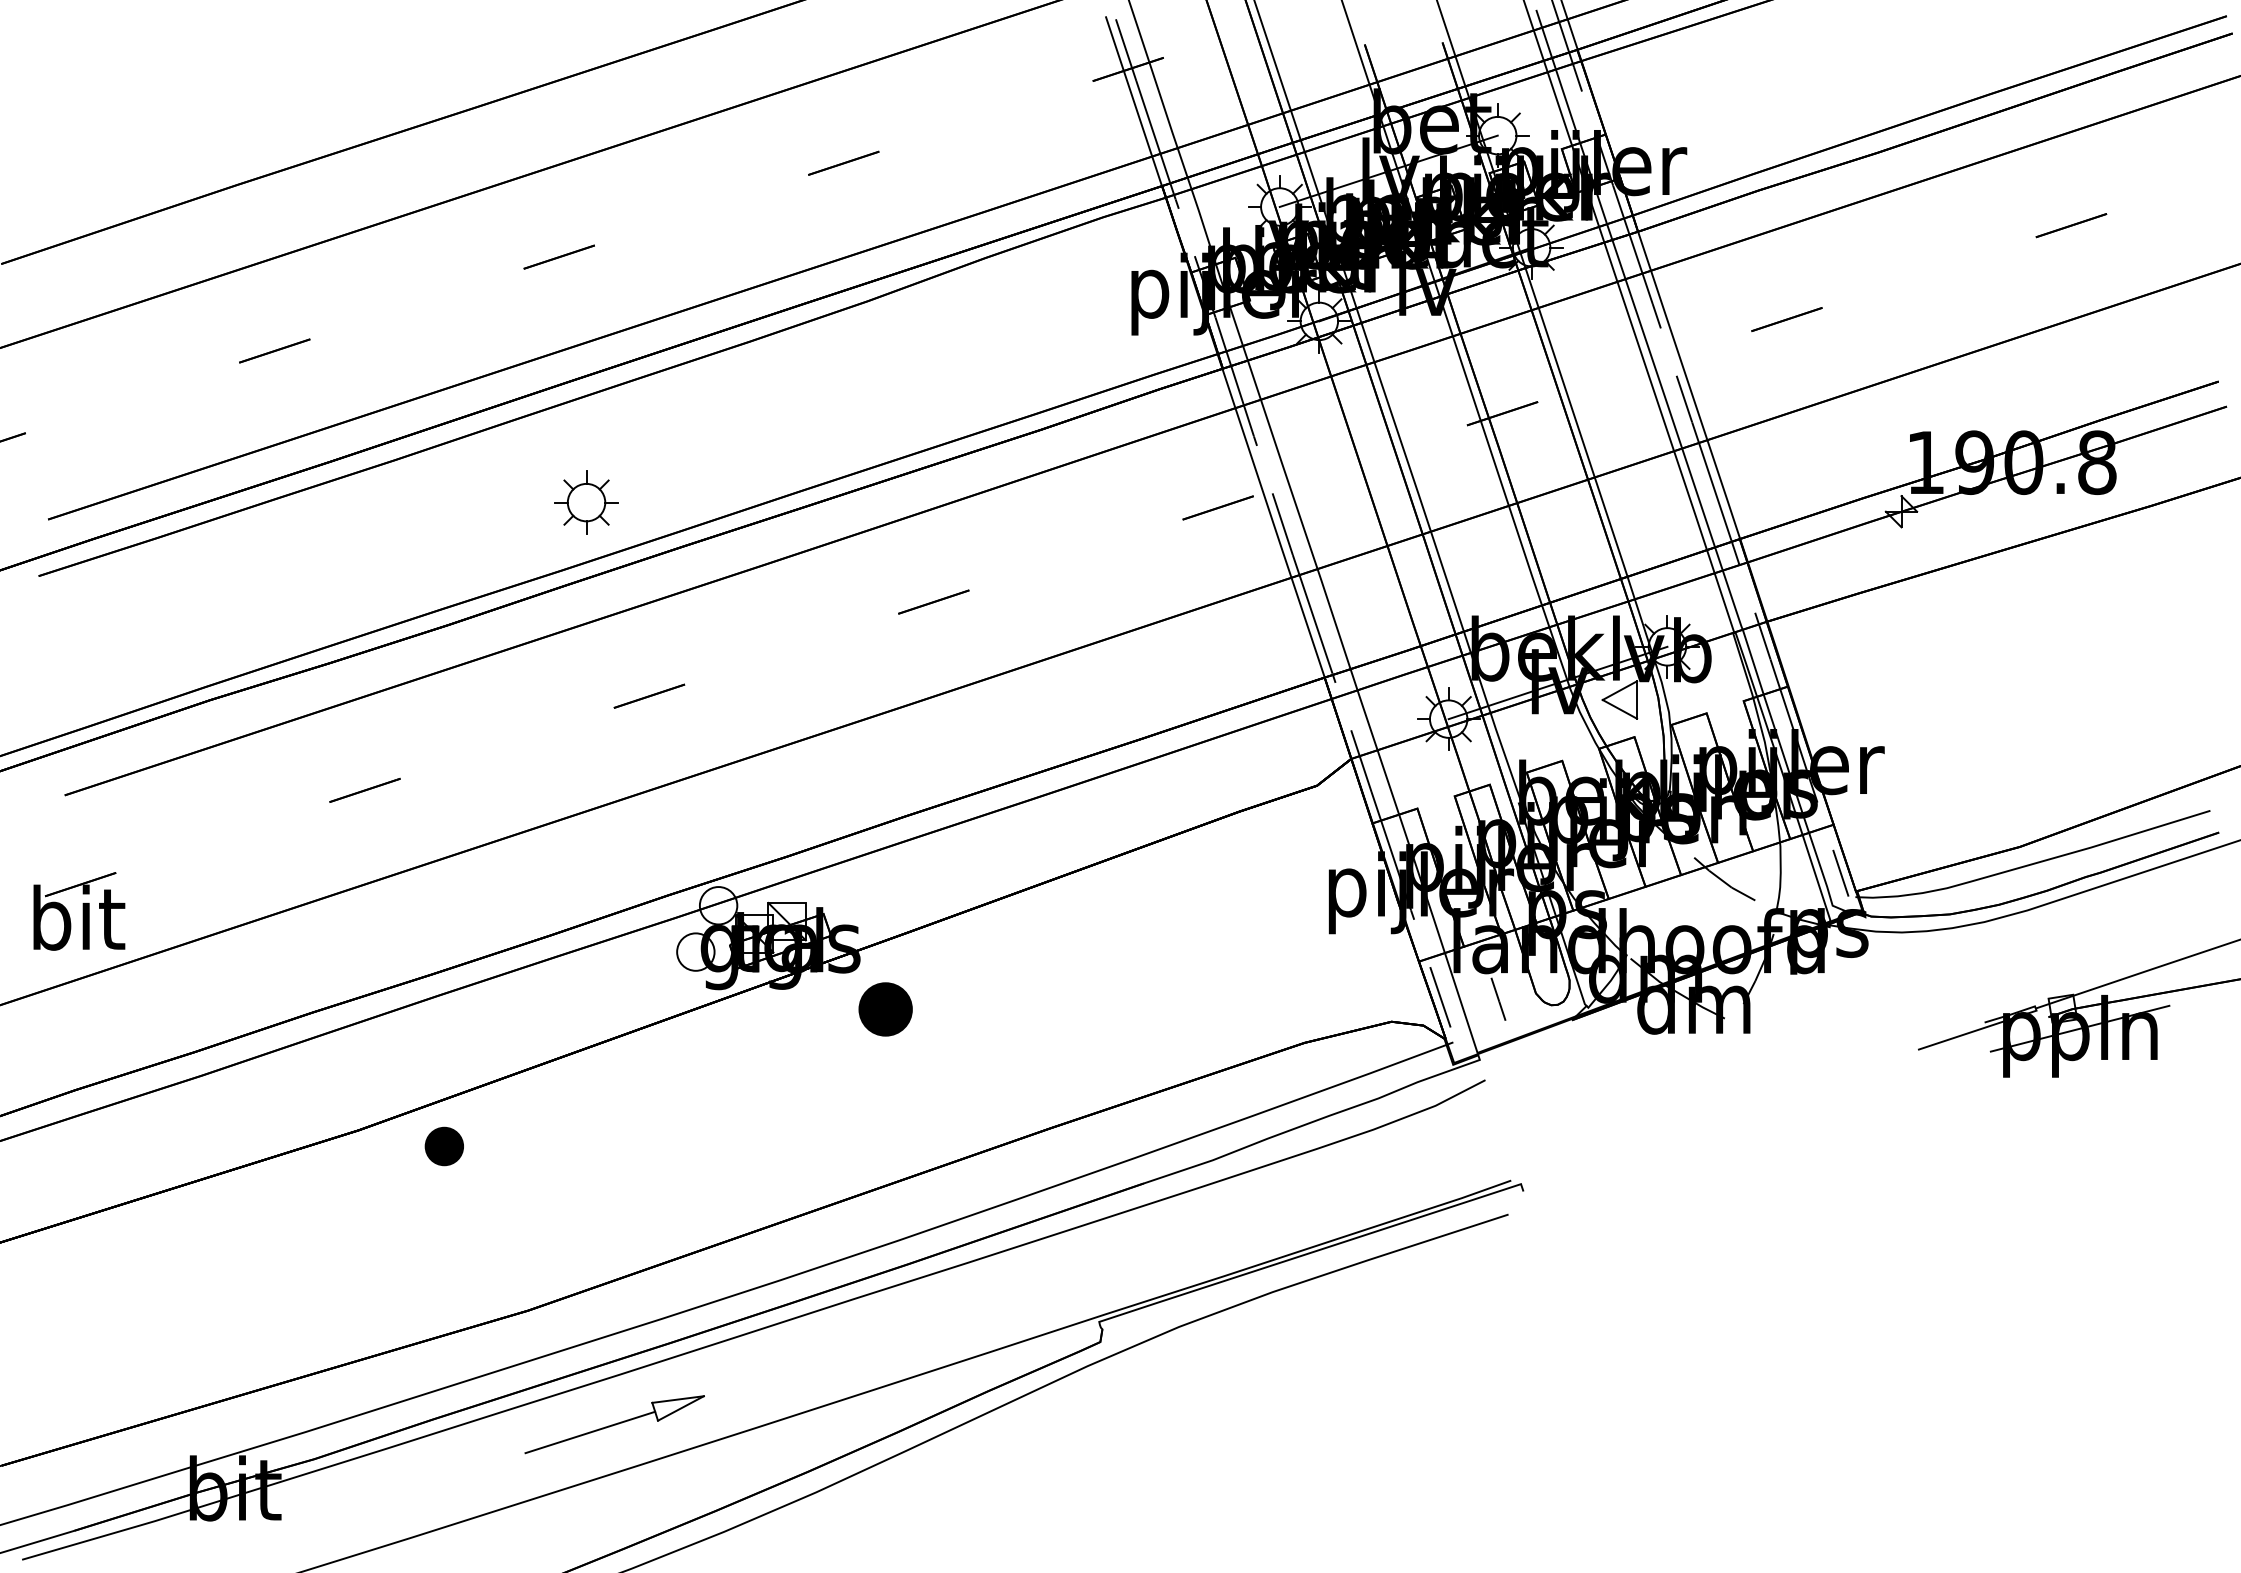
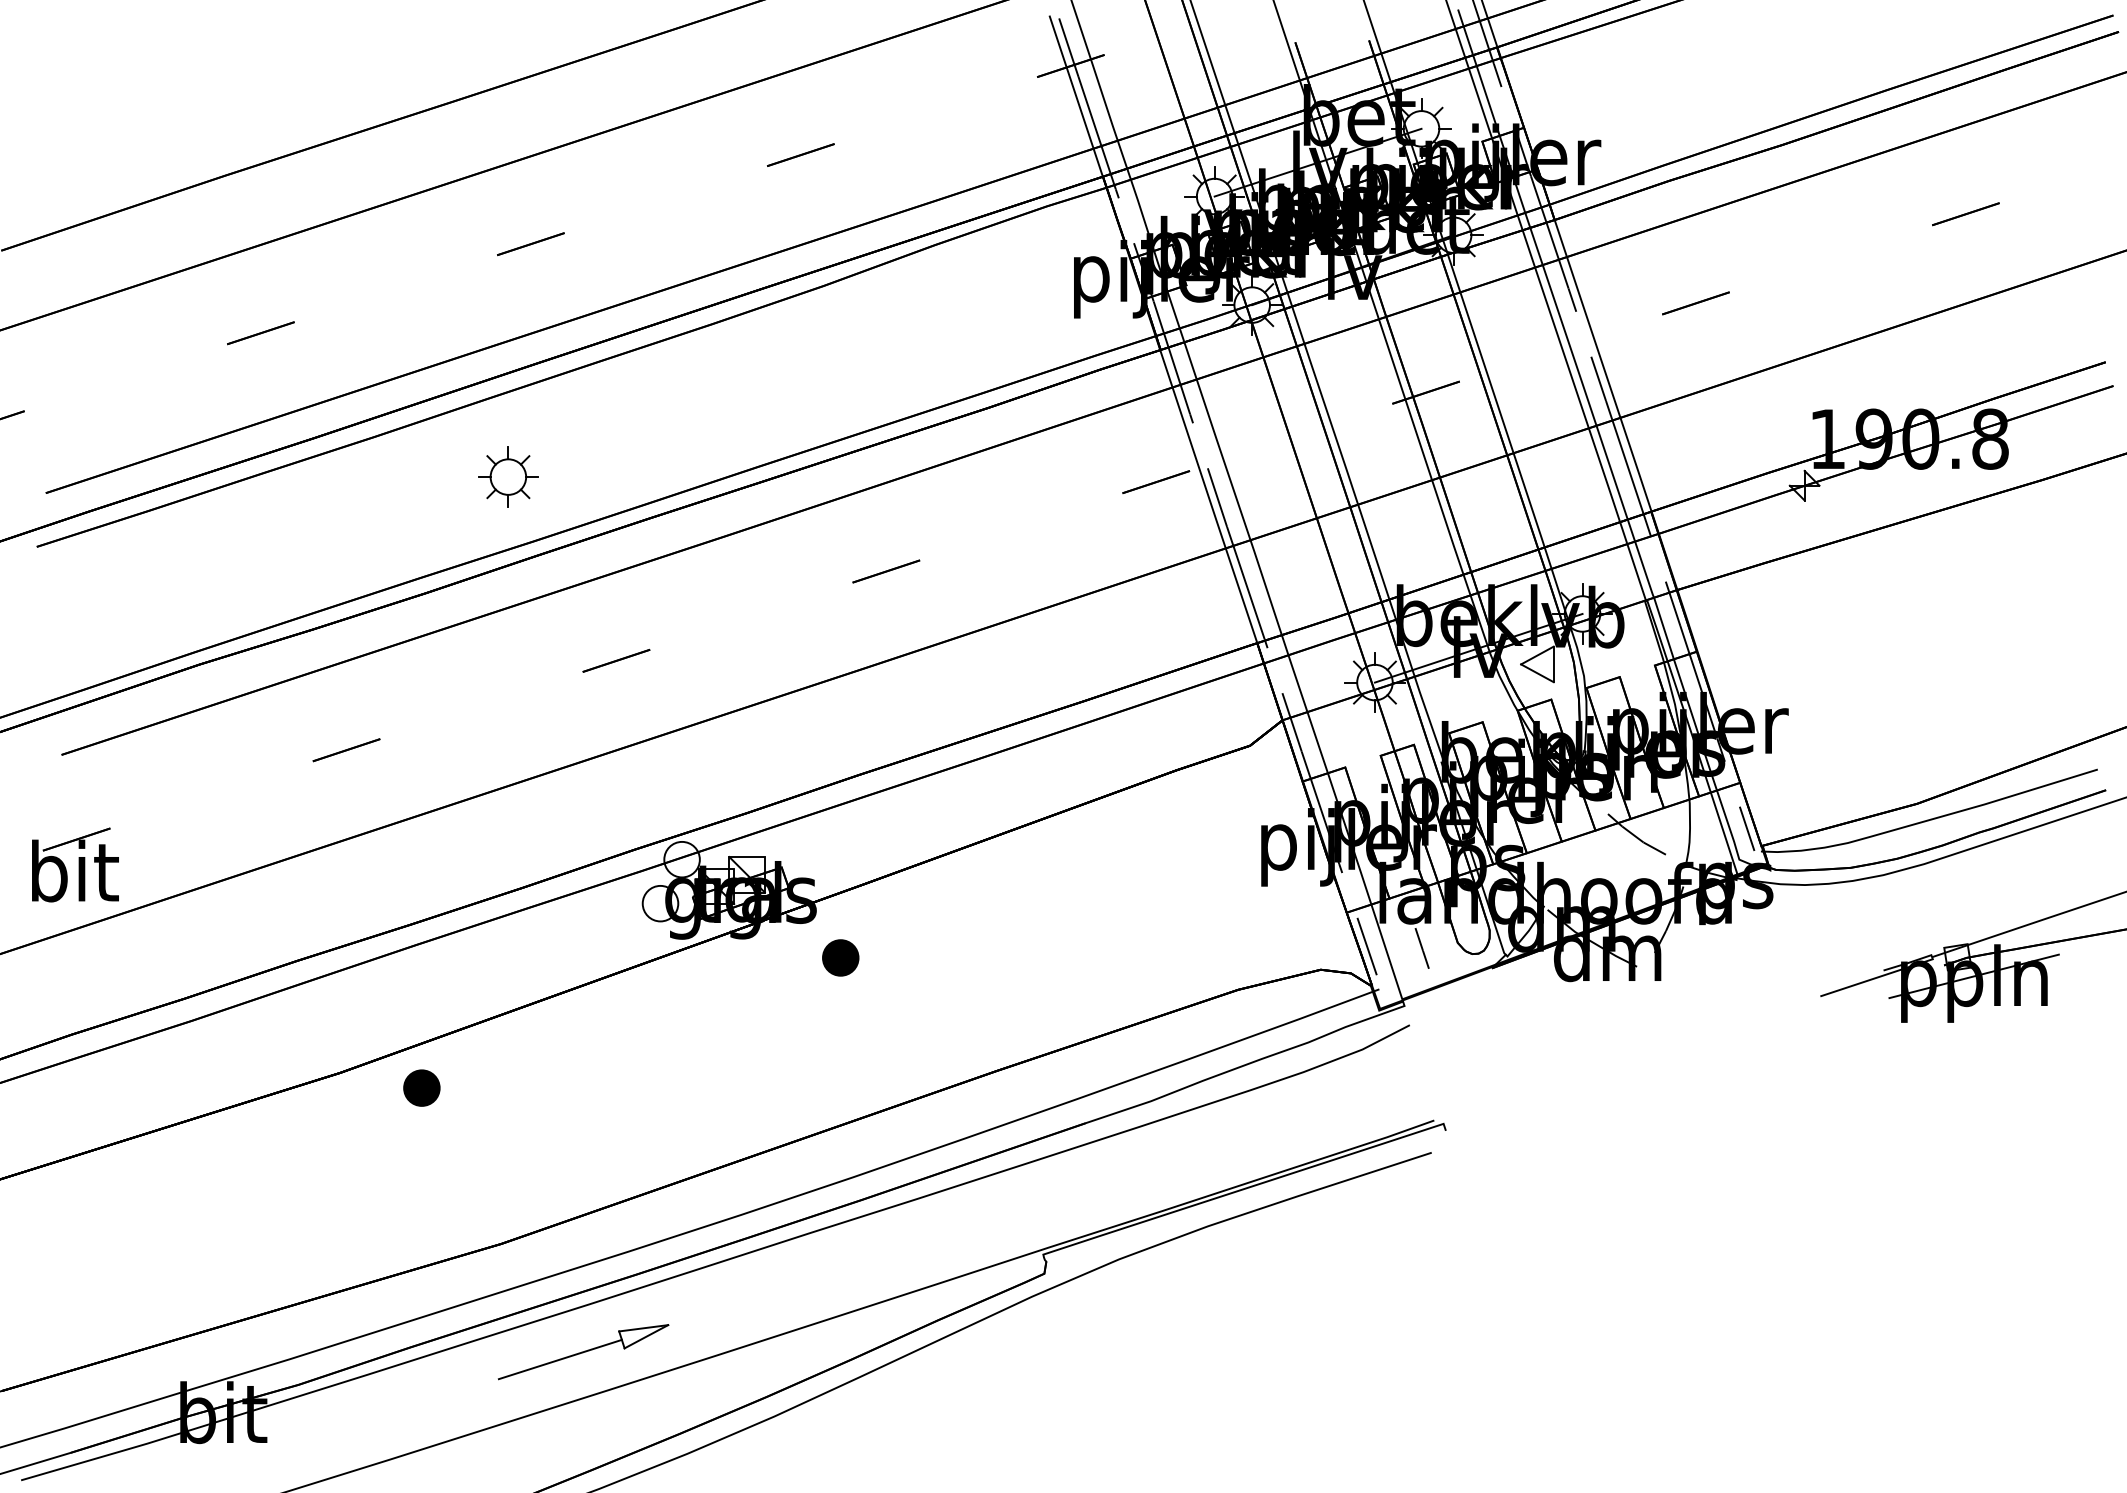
part: (586, 502) -> (508, 476), moved
part: (885, 1008) -> (840, 957), size x0.71

